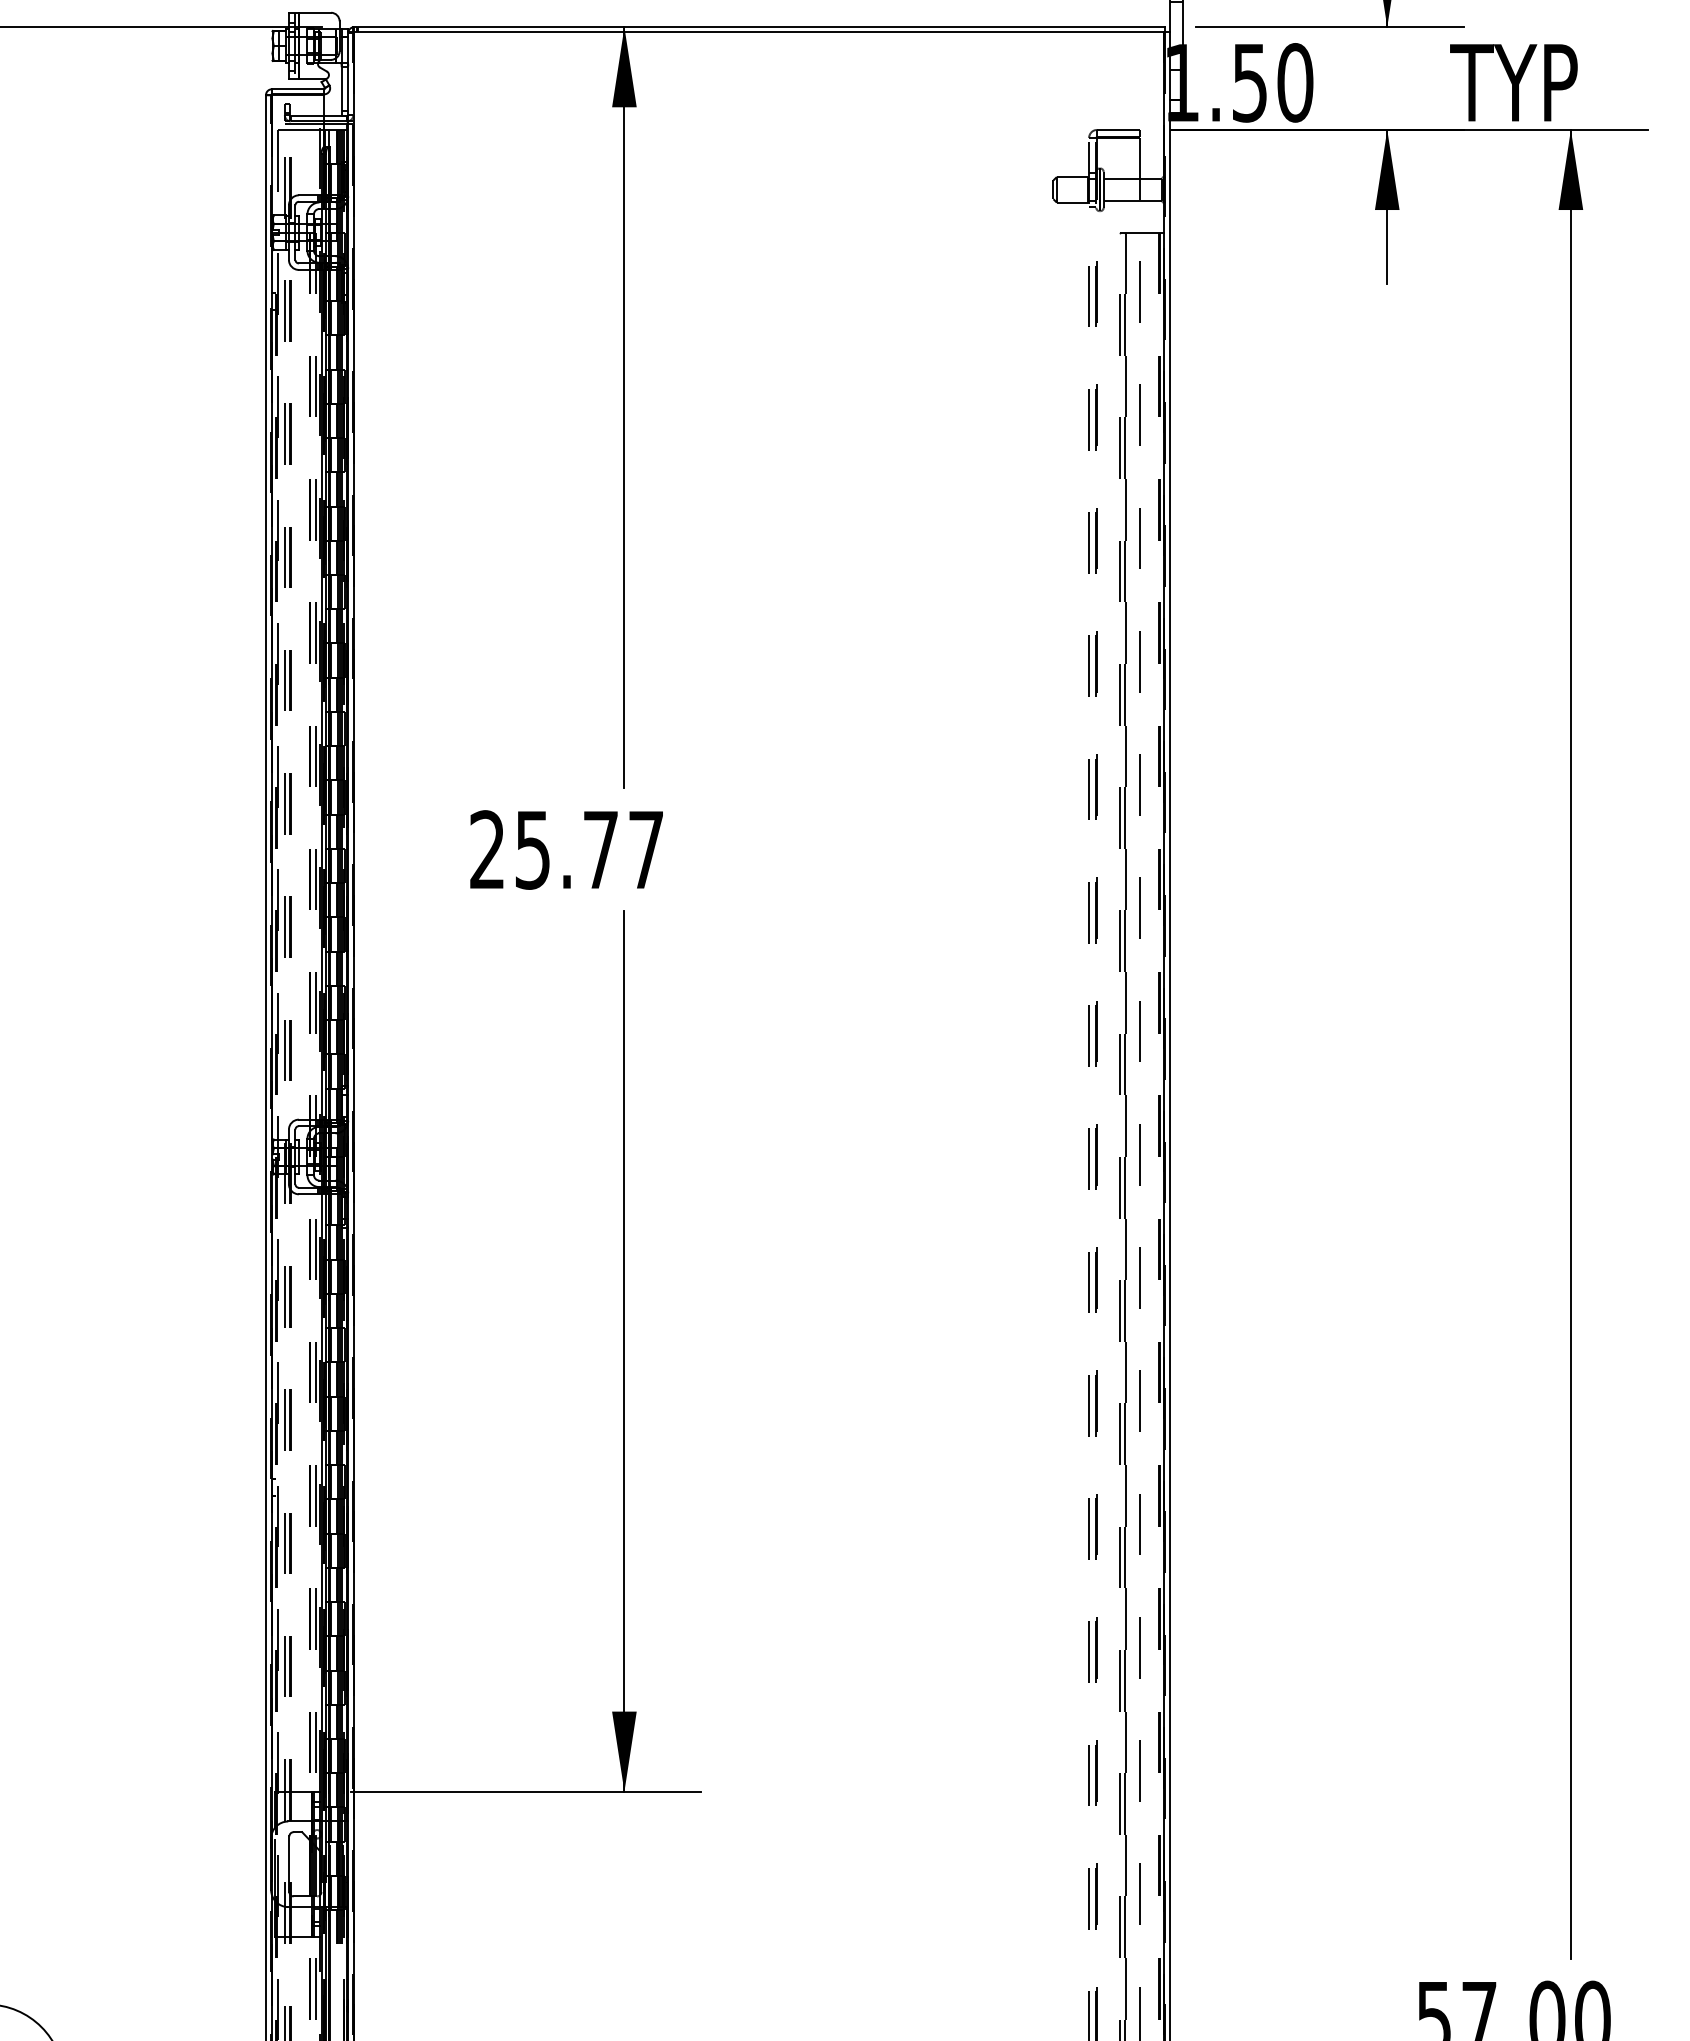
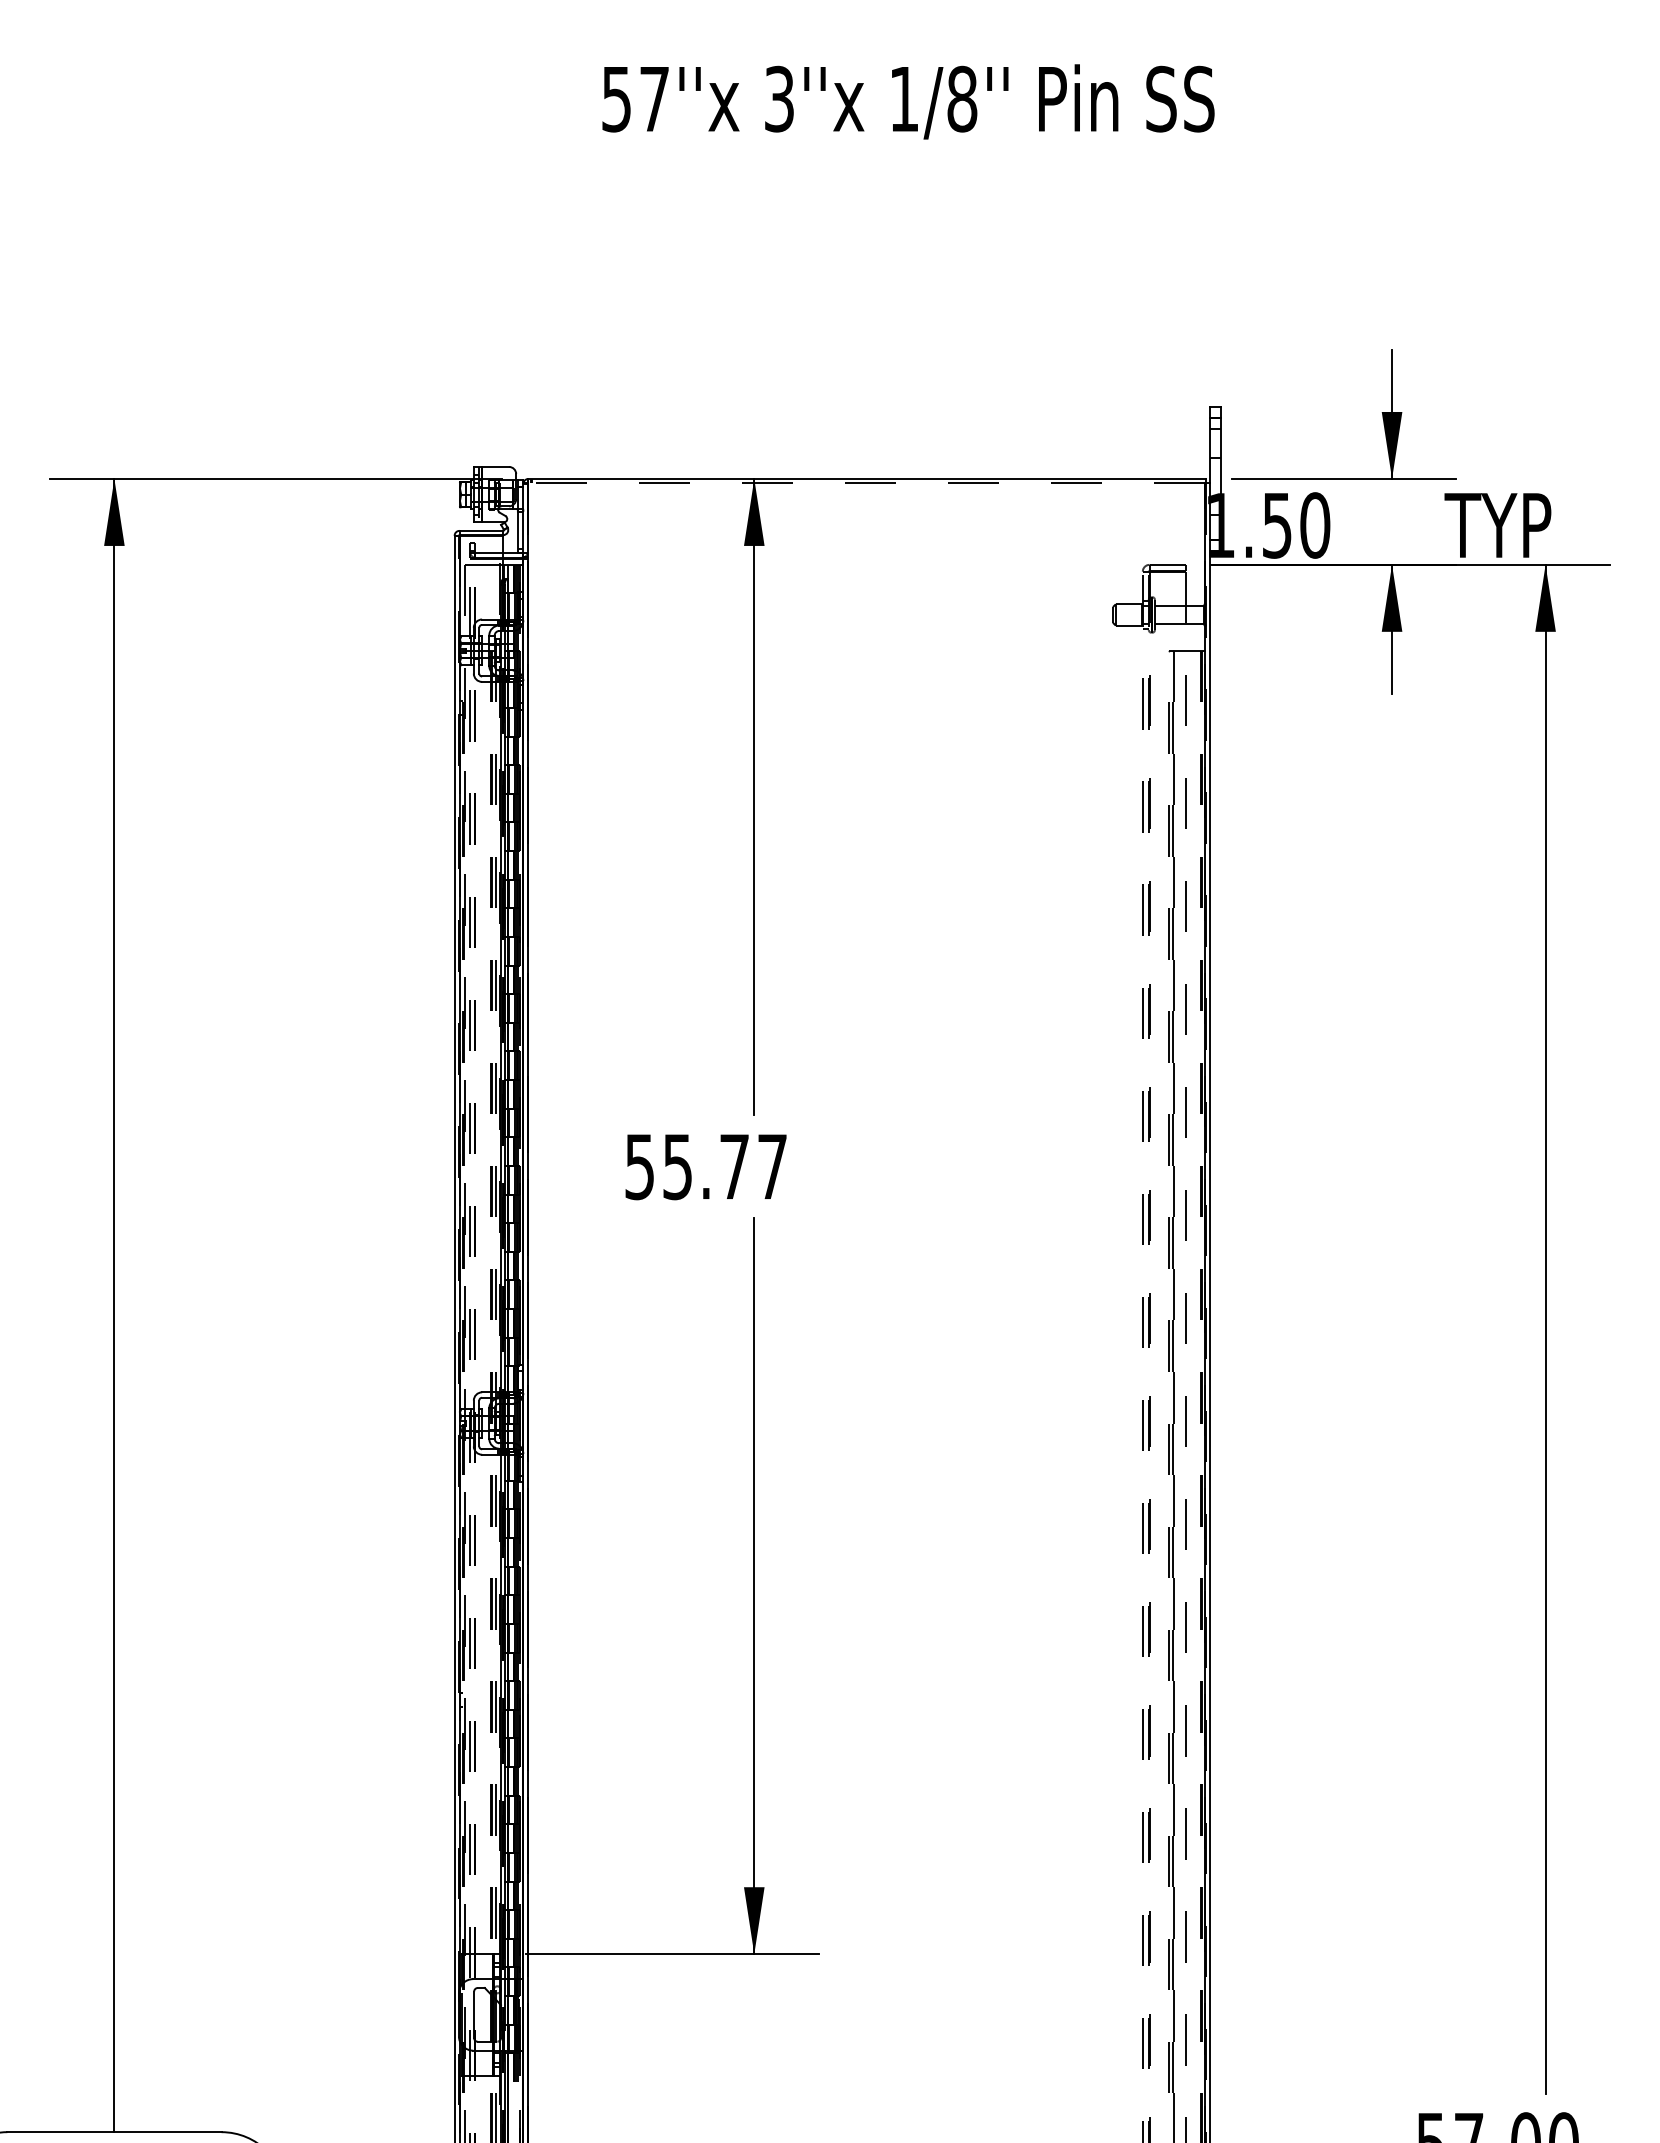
line: (758, 32) -> (866, 483), solid -> dashed
text: (487, 849) -> (639, 1166), 25.77 -> 55.77

